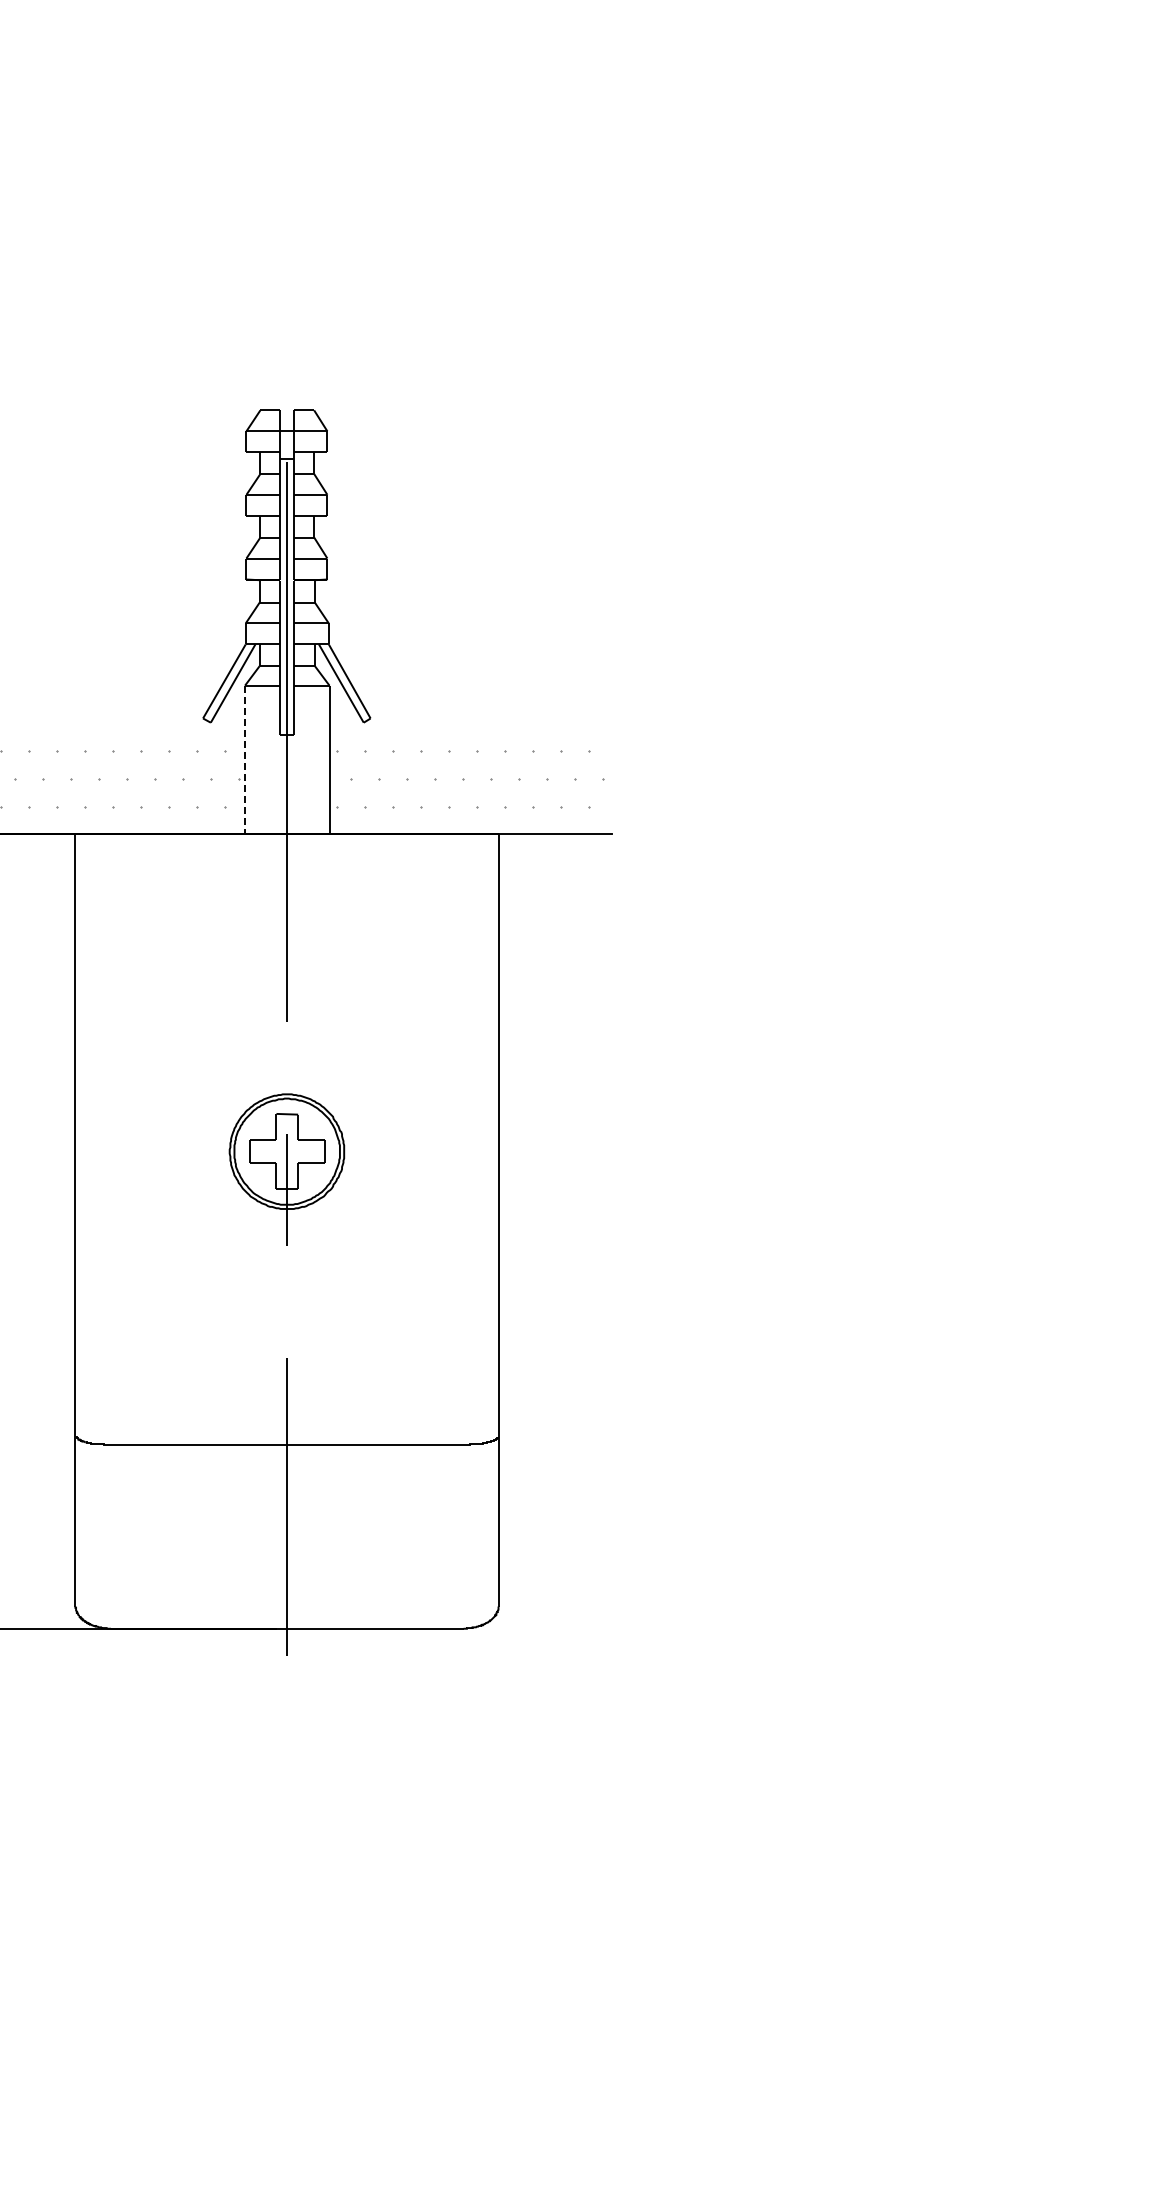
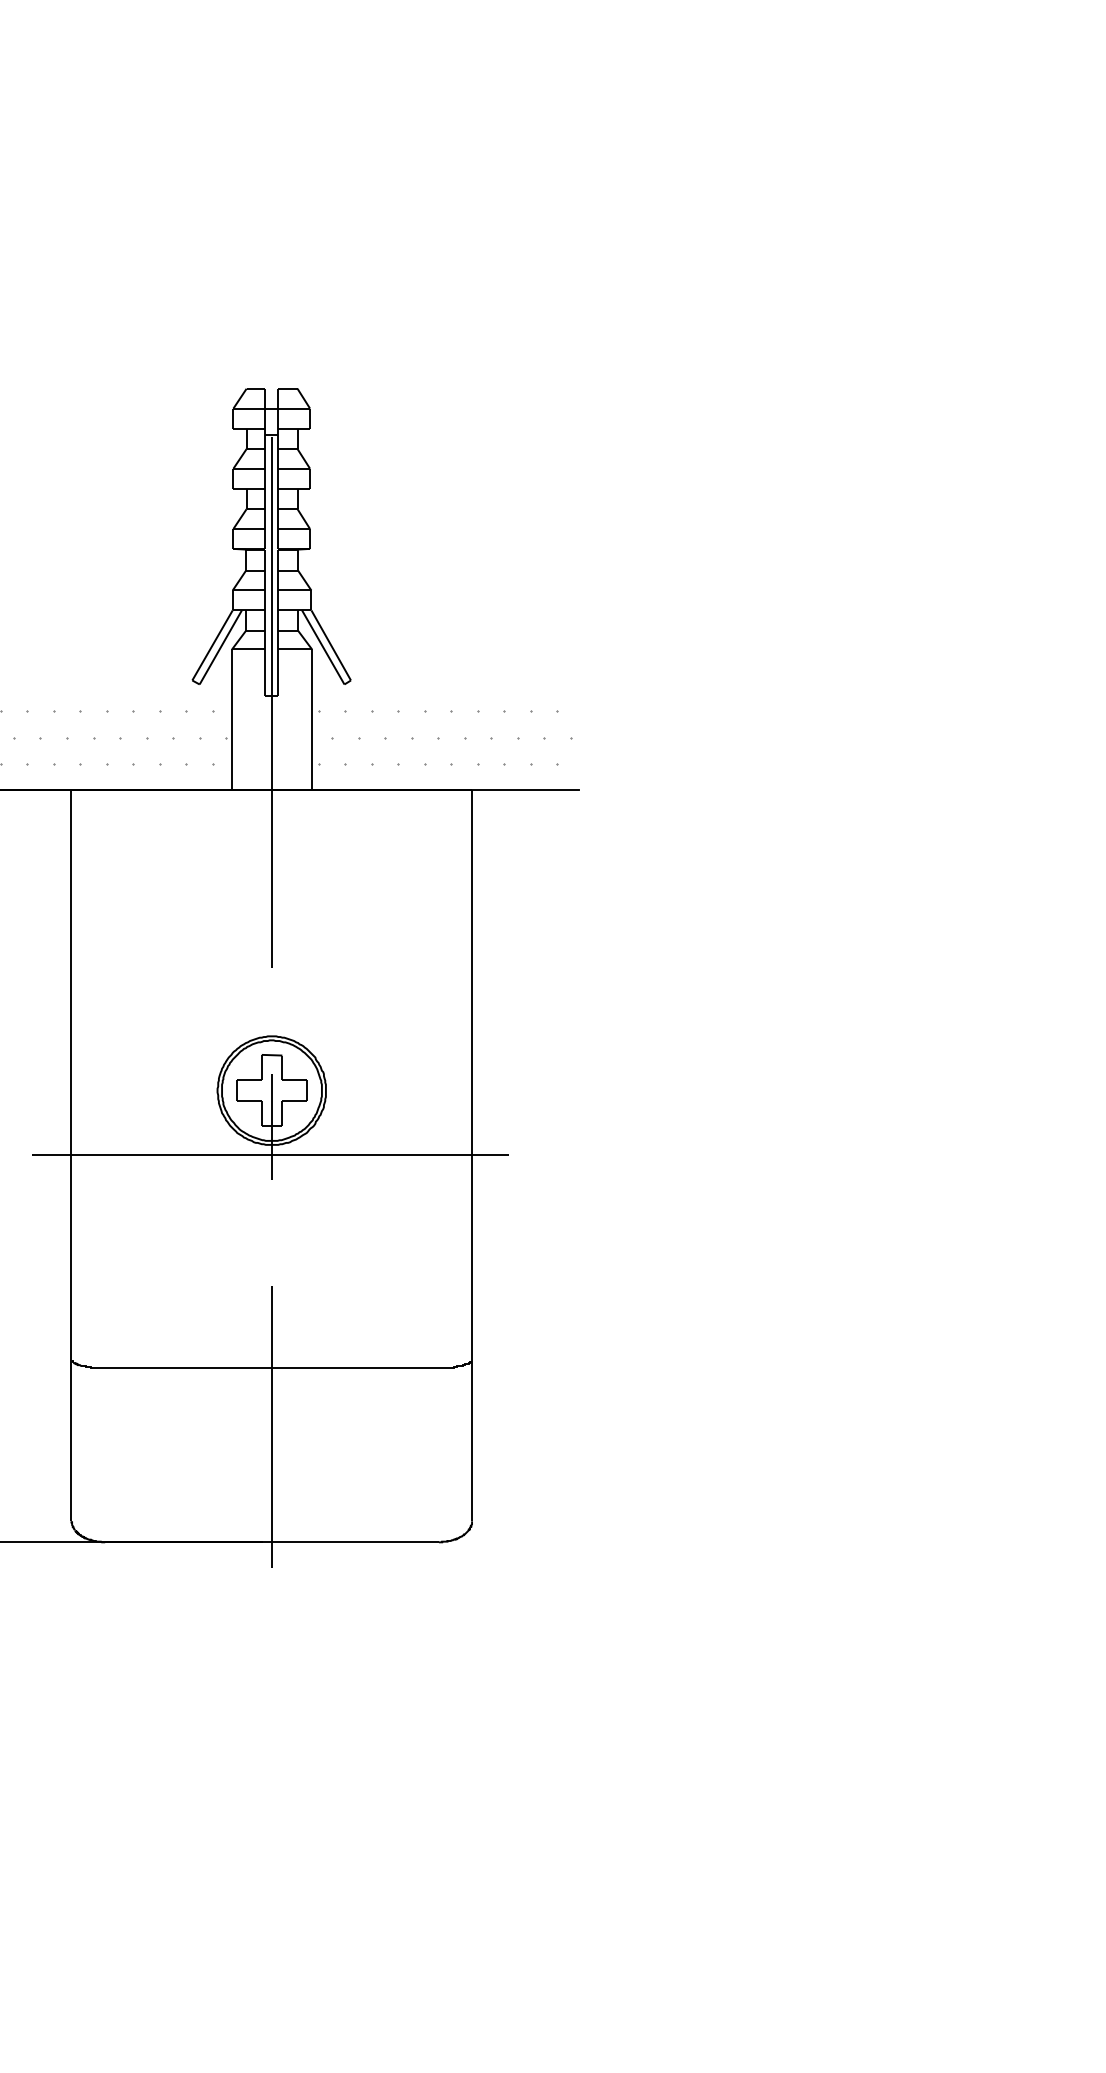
line: (245, 760) -> (232, 720), dashed -> solid
line: (285, 1220) -> (270, 1155), added

